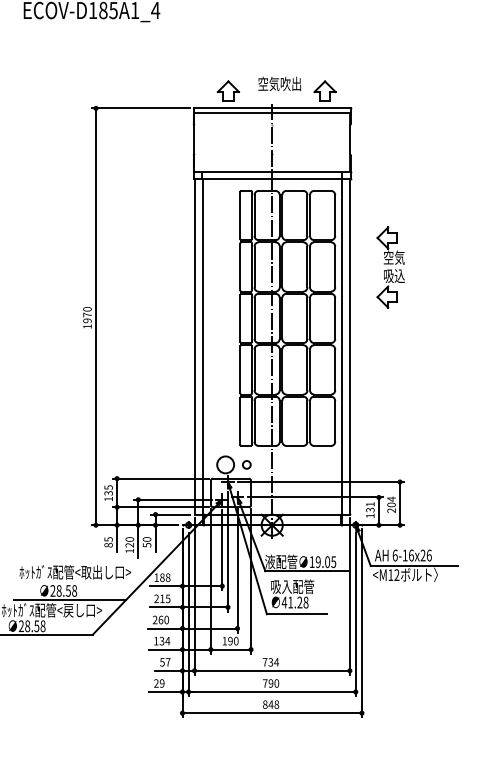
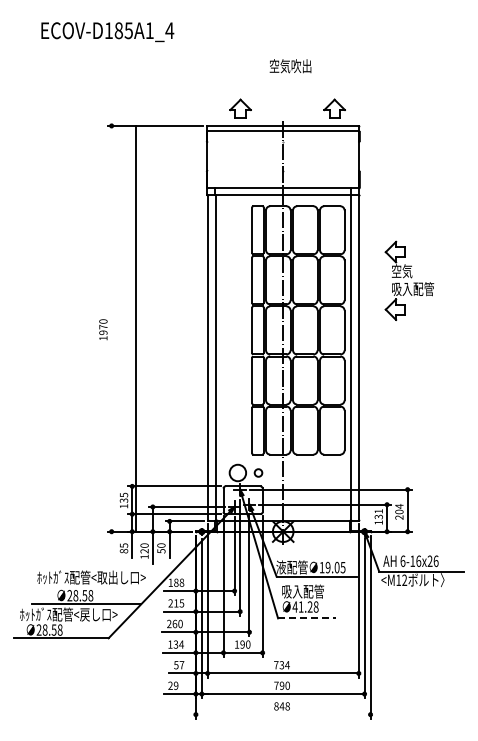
text: (279, 84) -> (290, 66), moved
text: (411, 276) -> (418, 289), 吸込 -> 吸入配管
line: (95, 316) -> (135, 328), moved
line: (297, 614) -> (307, 618), solid -> dashed
line: (271, 712) -> (282, 714), removed

